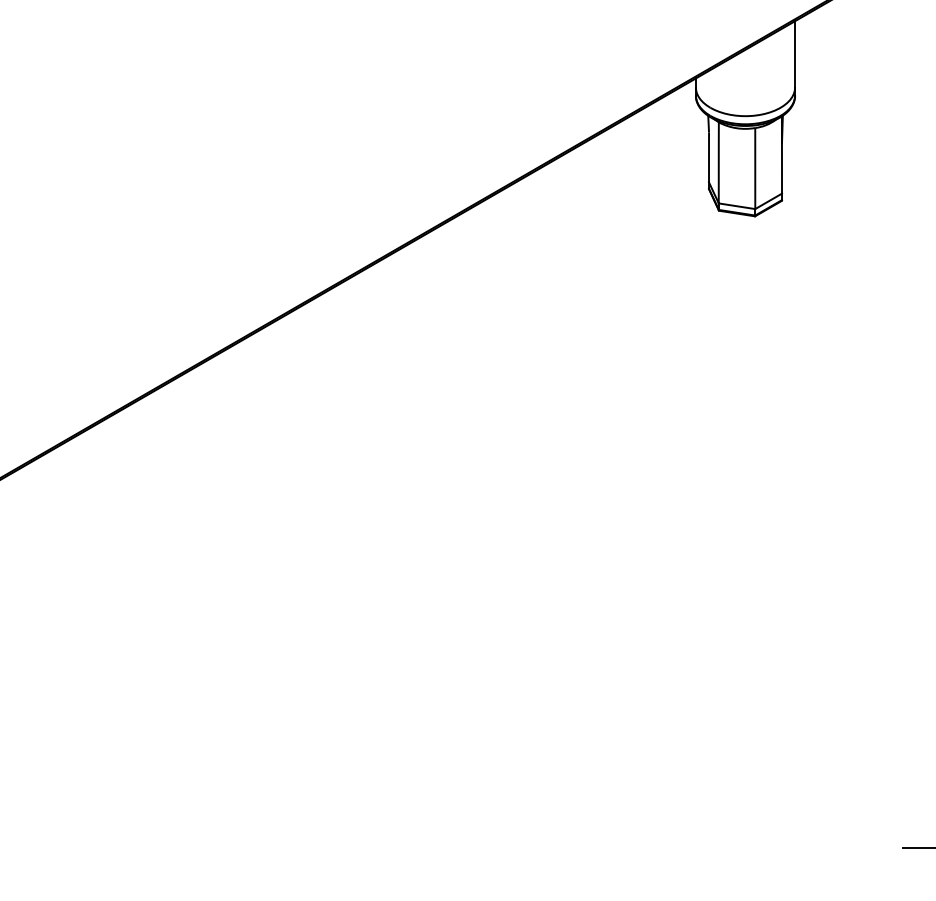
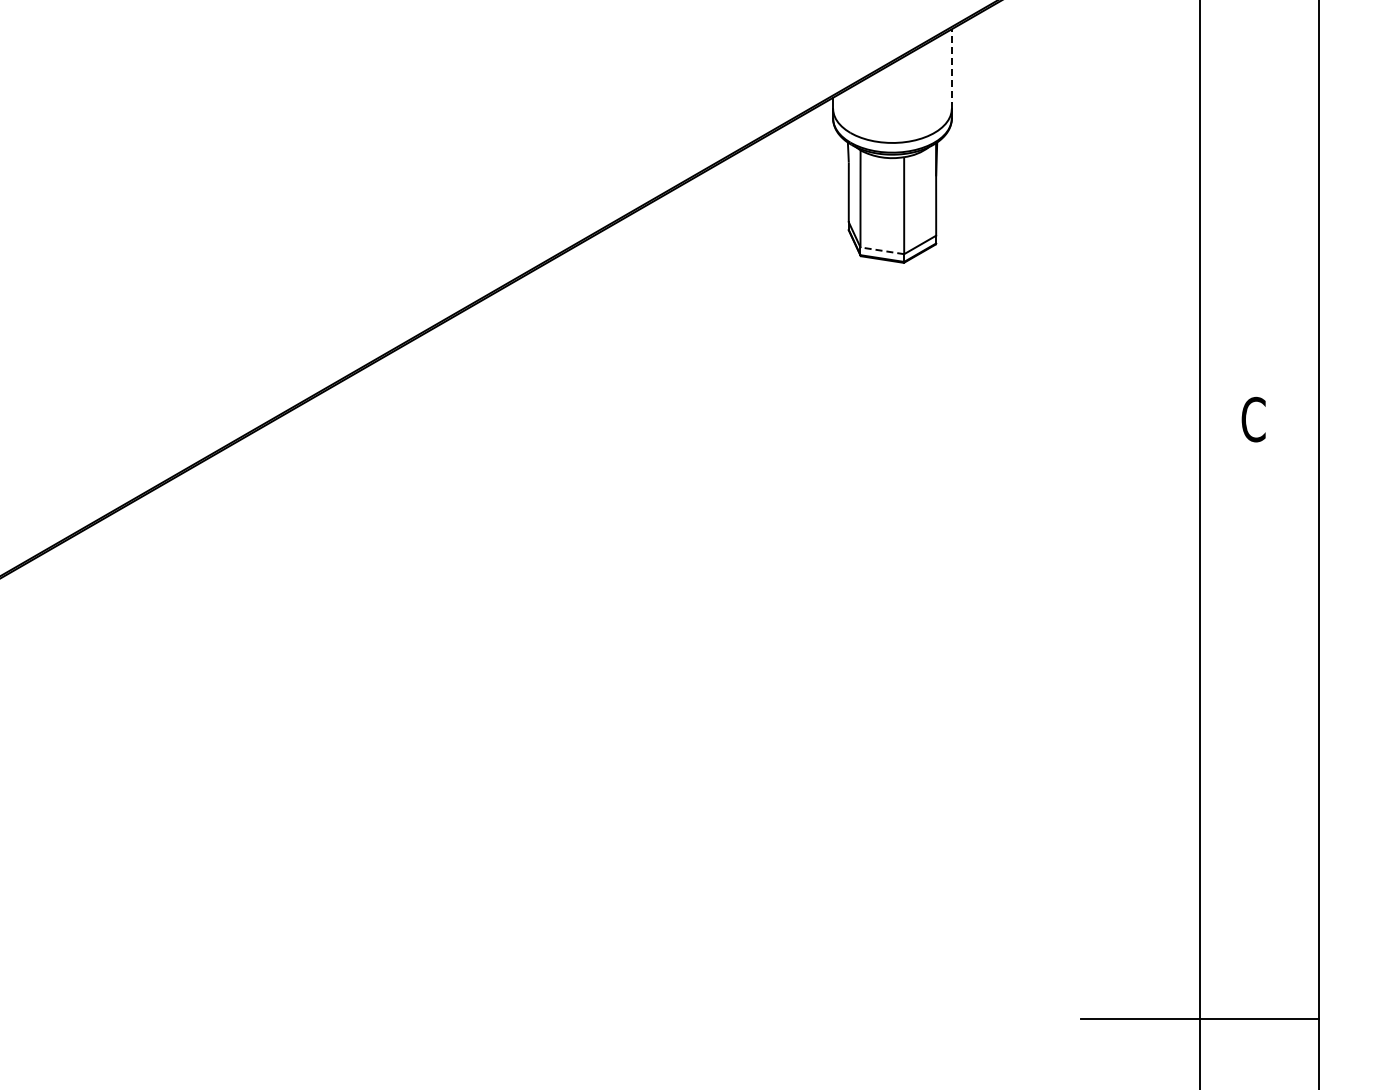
line: (794, 53) -> (951, 68), solid -> dashed
line: (736, 206) -> (881, 250), solid -> dashed

